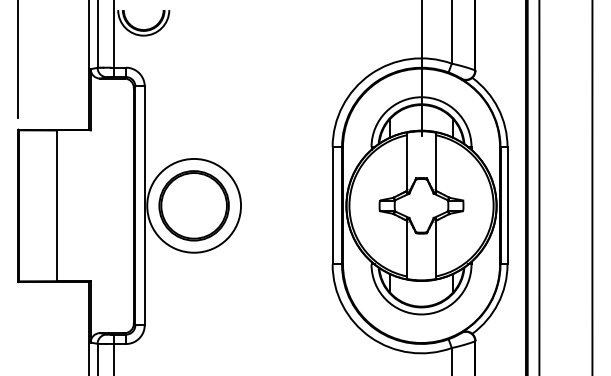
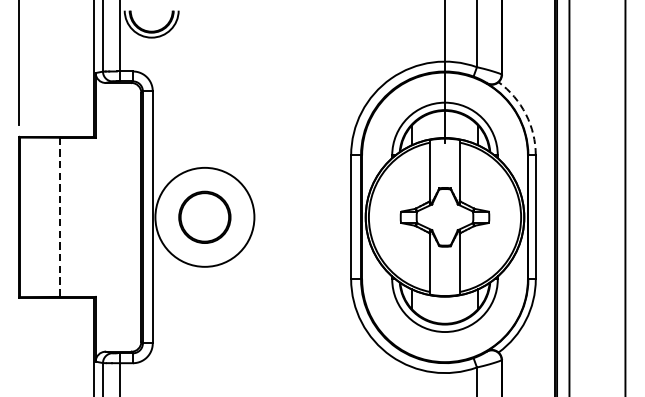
arc: (498, 108) -> (526, 114), solid -> dashed
part: (193, 205) -> (204, 216), size x0.7
line: (56, 206) -> (59, 218), solid -> dashed

